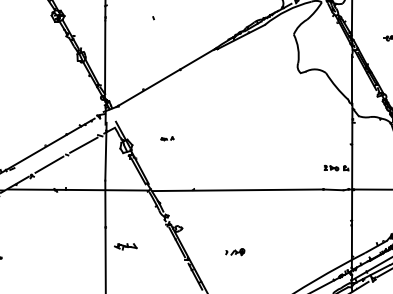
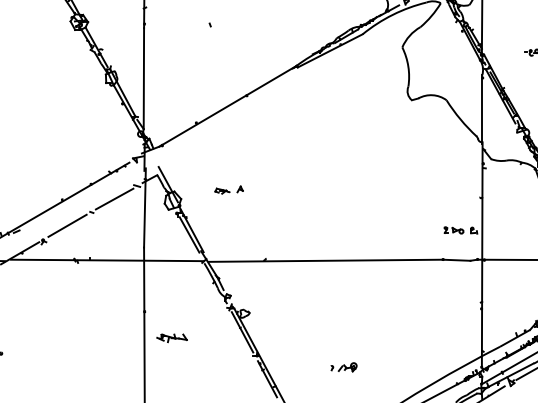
part: (167, 138) -> (229, 189), size x1.67
part: (235, 252) -> (344, 367), moved

